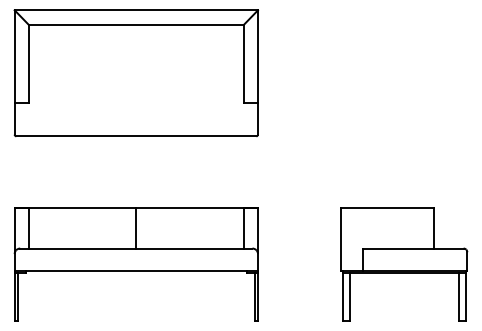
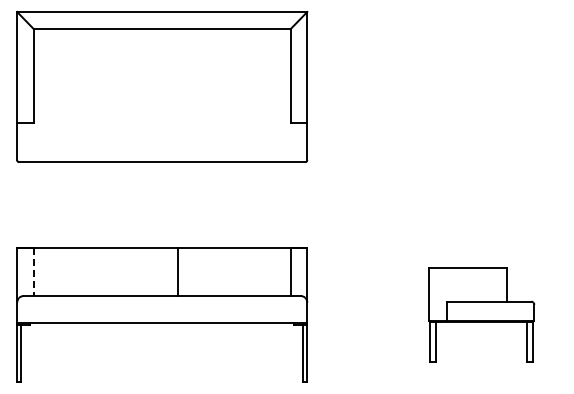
line: (136, 227) -> (178, 271), moved
line: (28, 228) -> (33, 272), solid -> dashed
part: (404, 264) -> (481, 314), size x0.7

